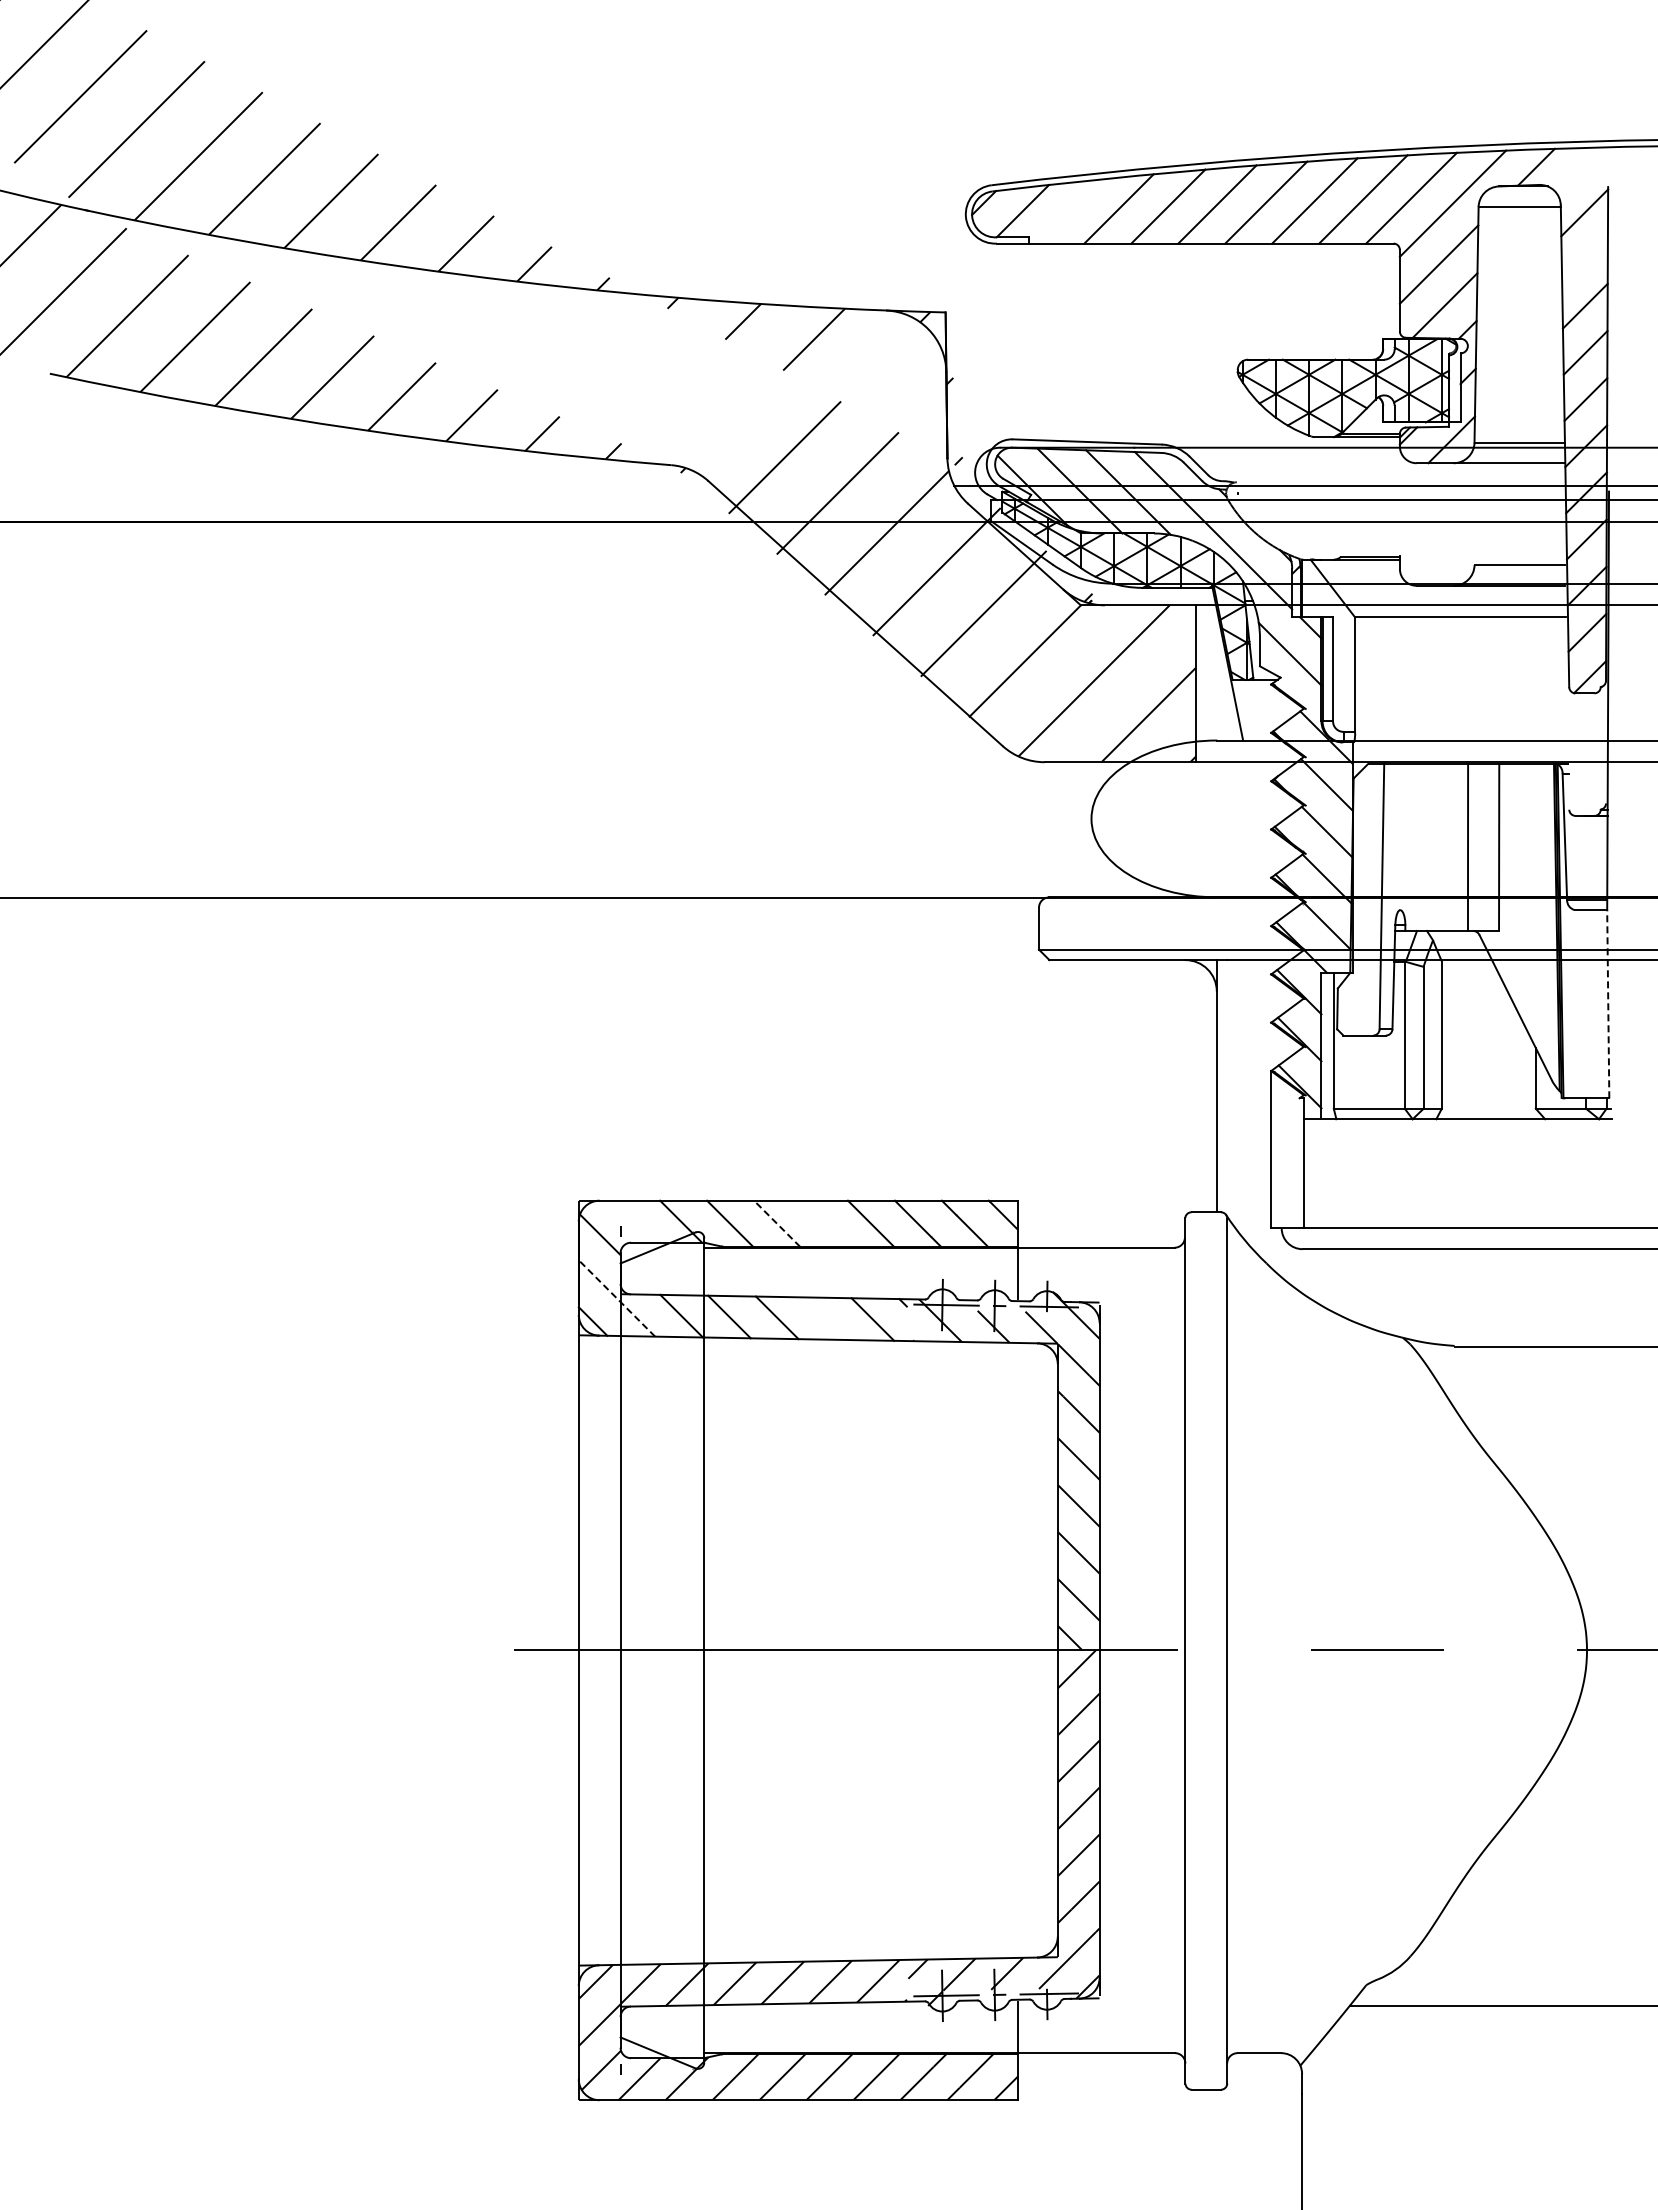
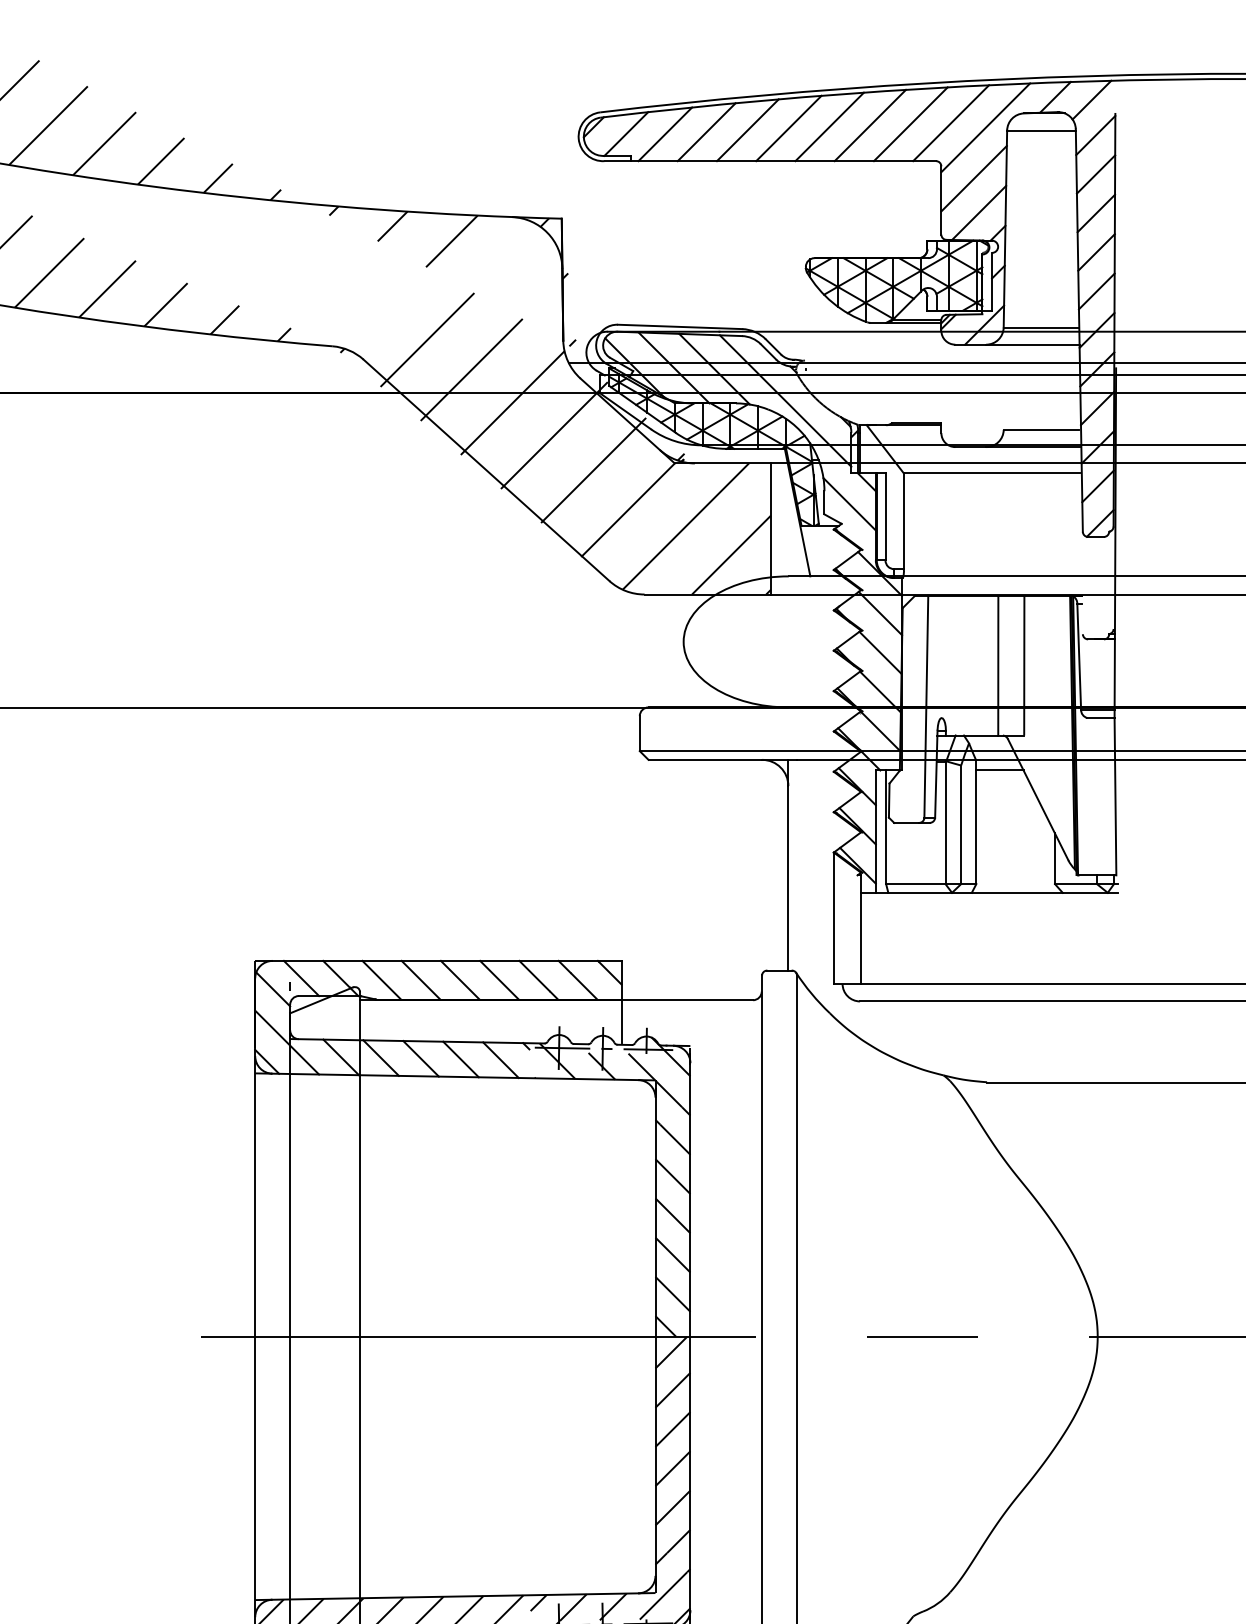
line: (1579, 170) -> (1091, 100), added
line: (1069, 211) -> (665, 134), added
line: (1584, 259) -> (1095, 174), added
line: (1469, 972) -> (999, 770), added
line: (1608, 1003) -> (1115, 796), dashed -> solid
line: (634, 1221) -> (301, 978), added
line: (777, 1223) -> (421, 979), dashed -> solid
line: (824, 1223) -> (460, 979), added
line: (616, 1298) -> (286, 1042), dashed -> solid
line: (824, 1318) -> (460, 1059), added

